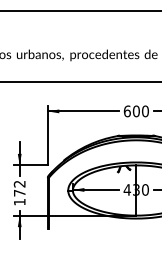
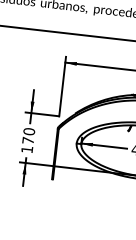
text: (19, 183) -> (29, 131), 172 -> 170

